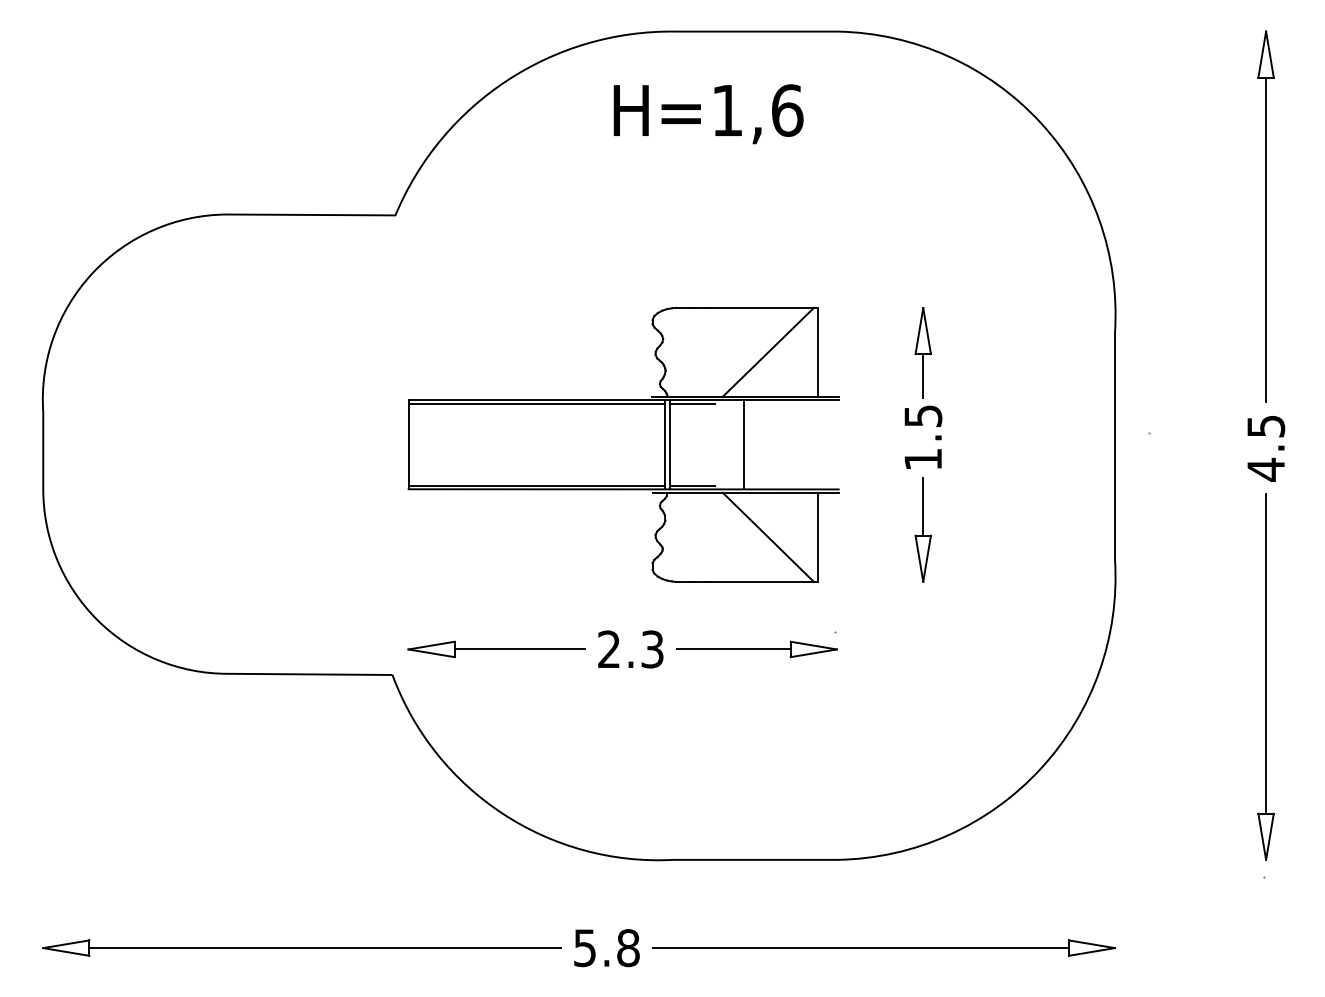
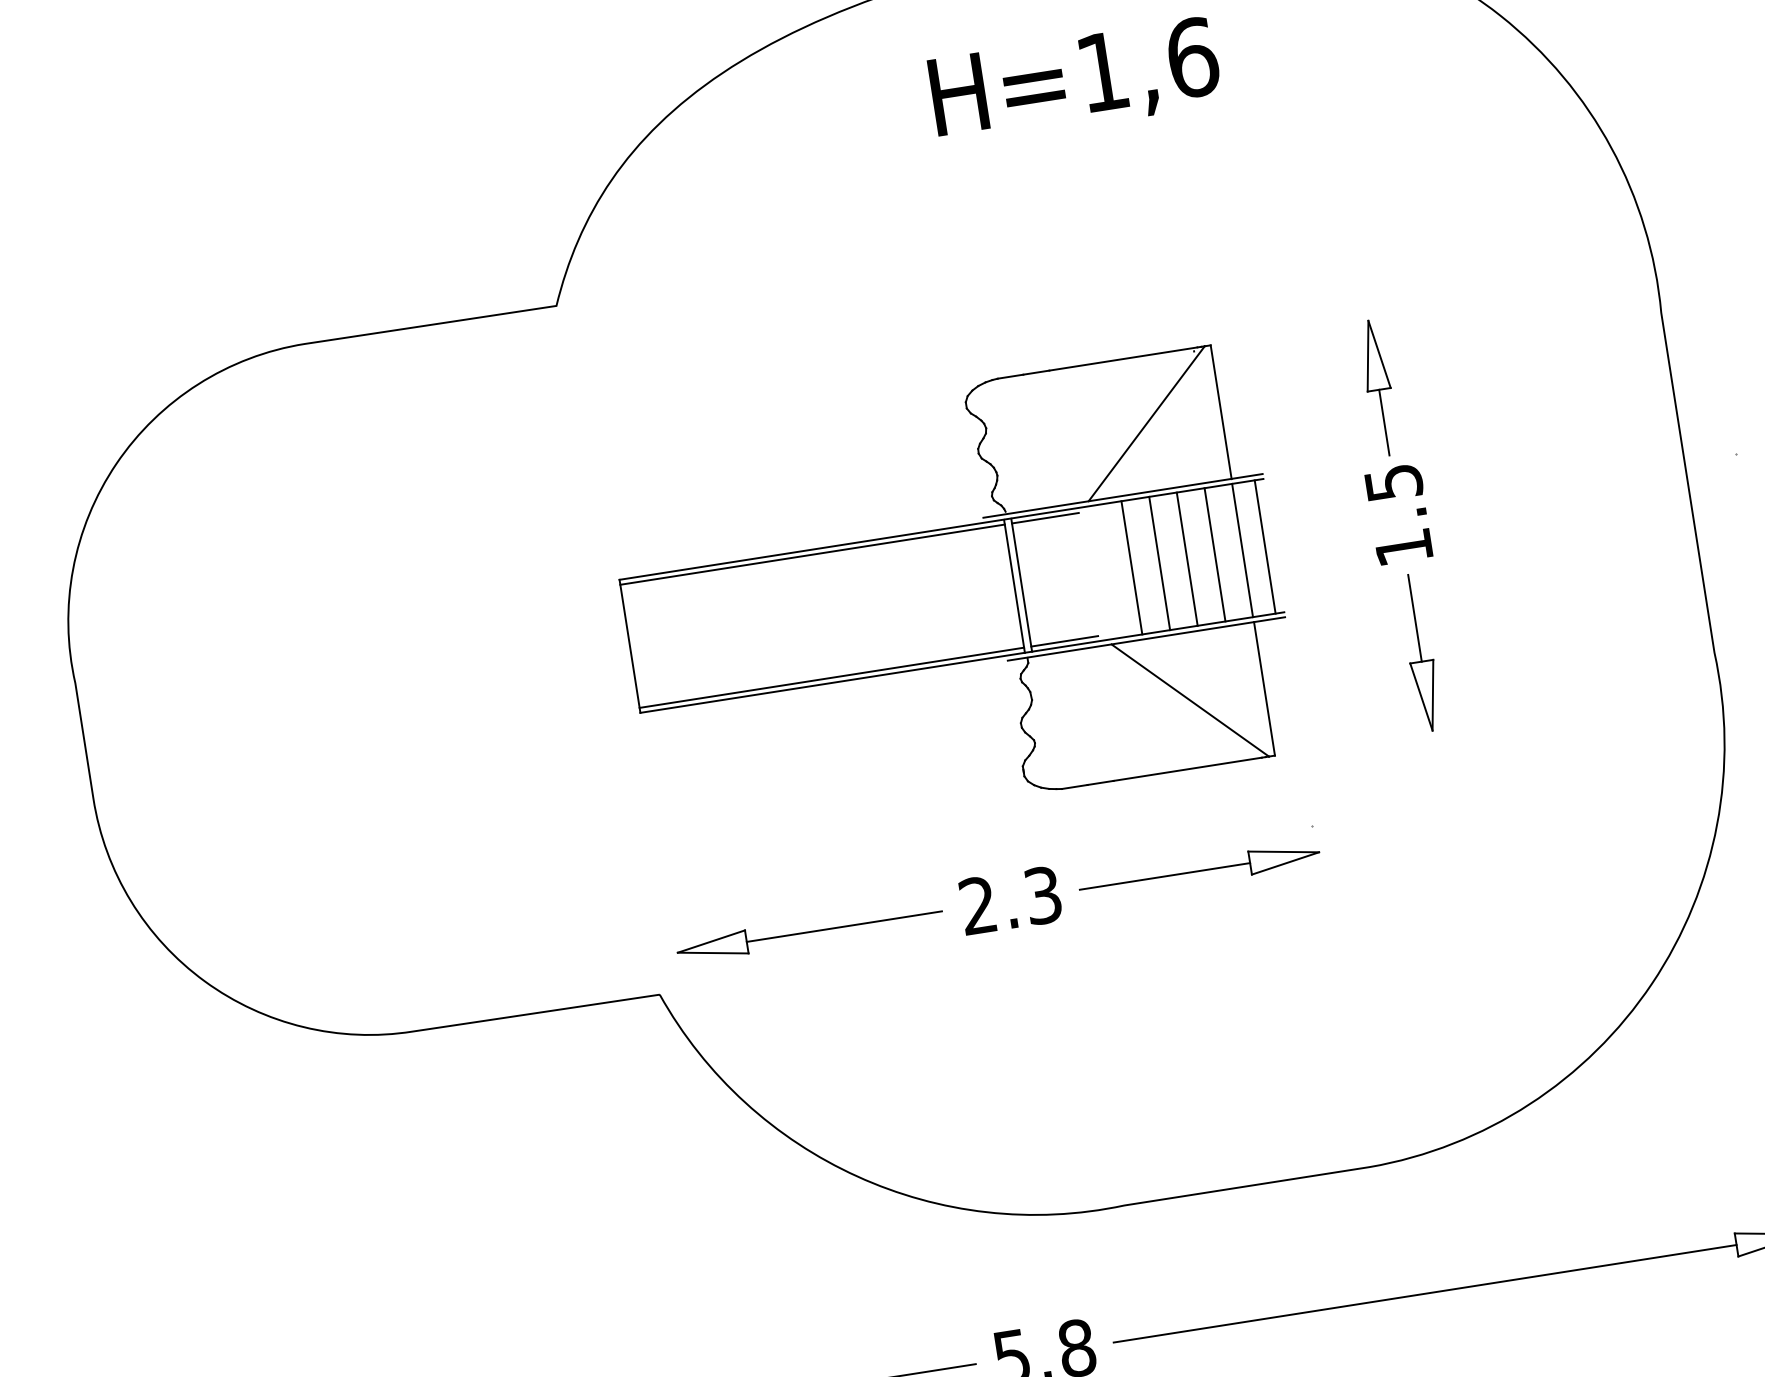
text: (708, 114) -> (1075, 82), moved
line: (762, 444) -> (1159, 562), added
line: (780, 444) -> (1186, 558), added
line: (799, 444) -> (1215, 554), added
line: (817, 444) -> (1242, 549), added
line: (832, 444) -> (1264, 546), added

